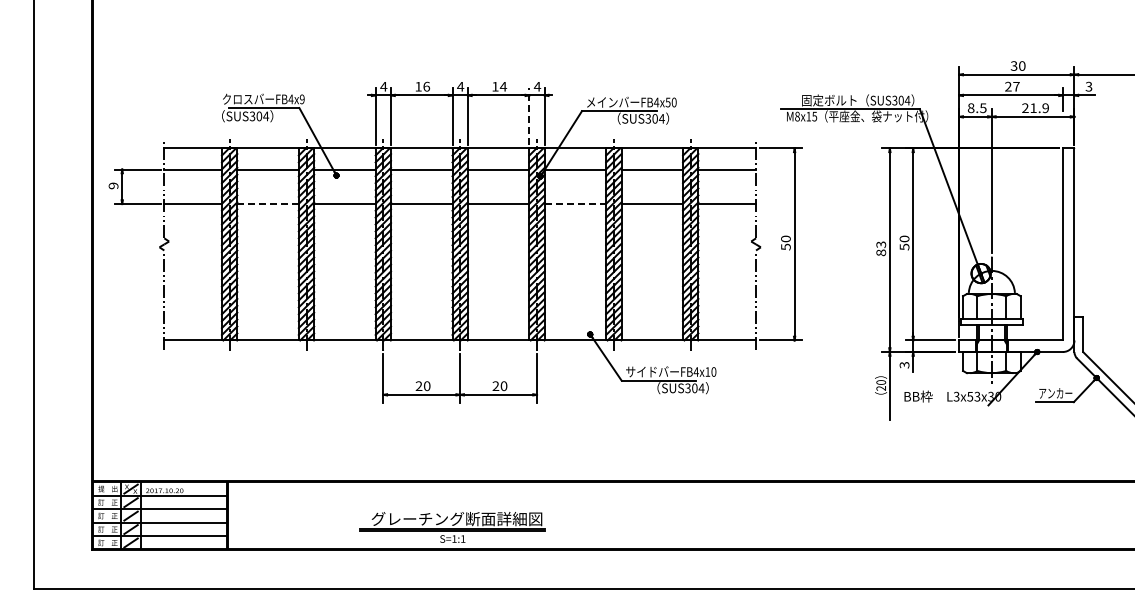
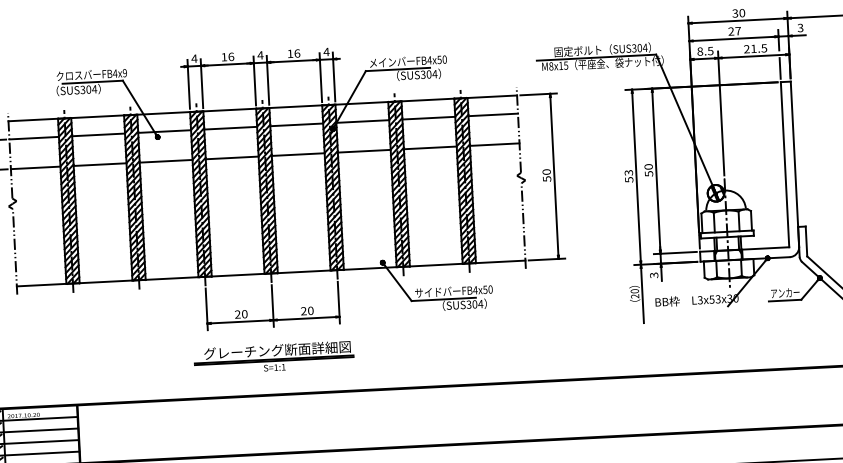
text: (503, 86) -> (297, 53), 14 -> 16
text: (1045, 107) -> (764, 47), 21.9 -> 21.5
line: (529, 115) -> (320, 77), dashed -> solid
line: (1062, 132) -> (779, 68), added
line: (268, 204) -> (100, 164), dashed -> solid
line: (575, 204) -> (364, 151), dashed -> solid
text: (880, 252) -> (628, 179), 83 -> 53
text: (707, 371) -> (485, 289), FB4x10 -> FB4x50
part: (452, 527) -> (273, 357), moved

